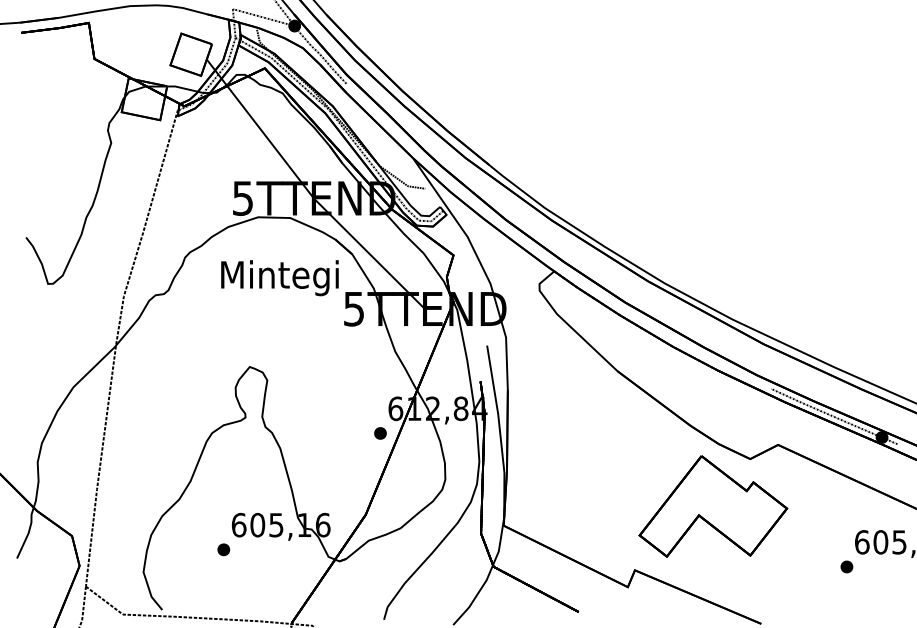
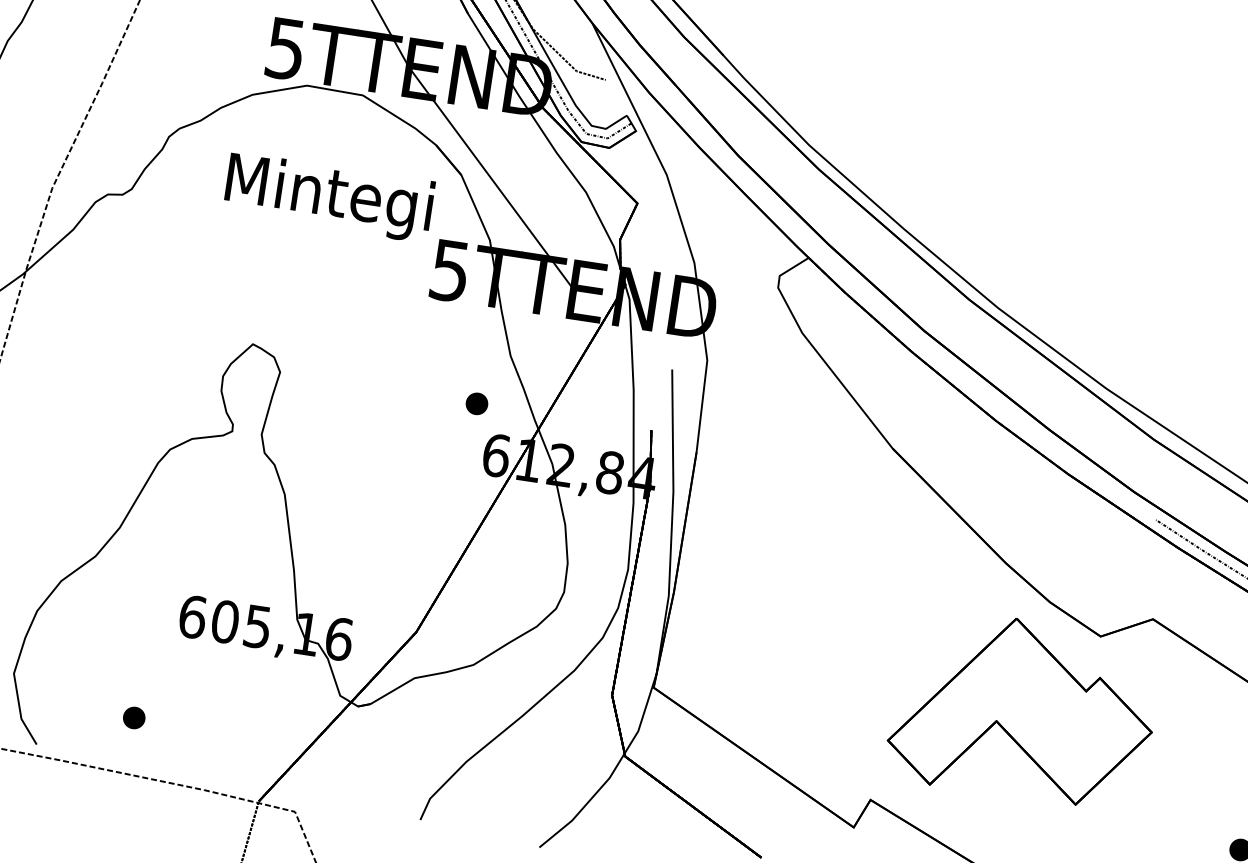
part: (380, 433) -> (476, 403), moved
part: (223, 549) -> (133, 717), moved

